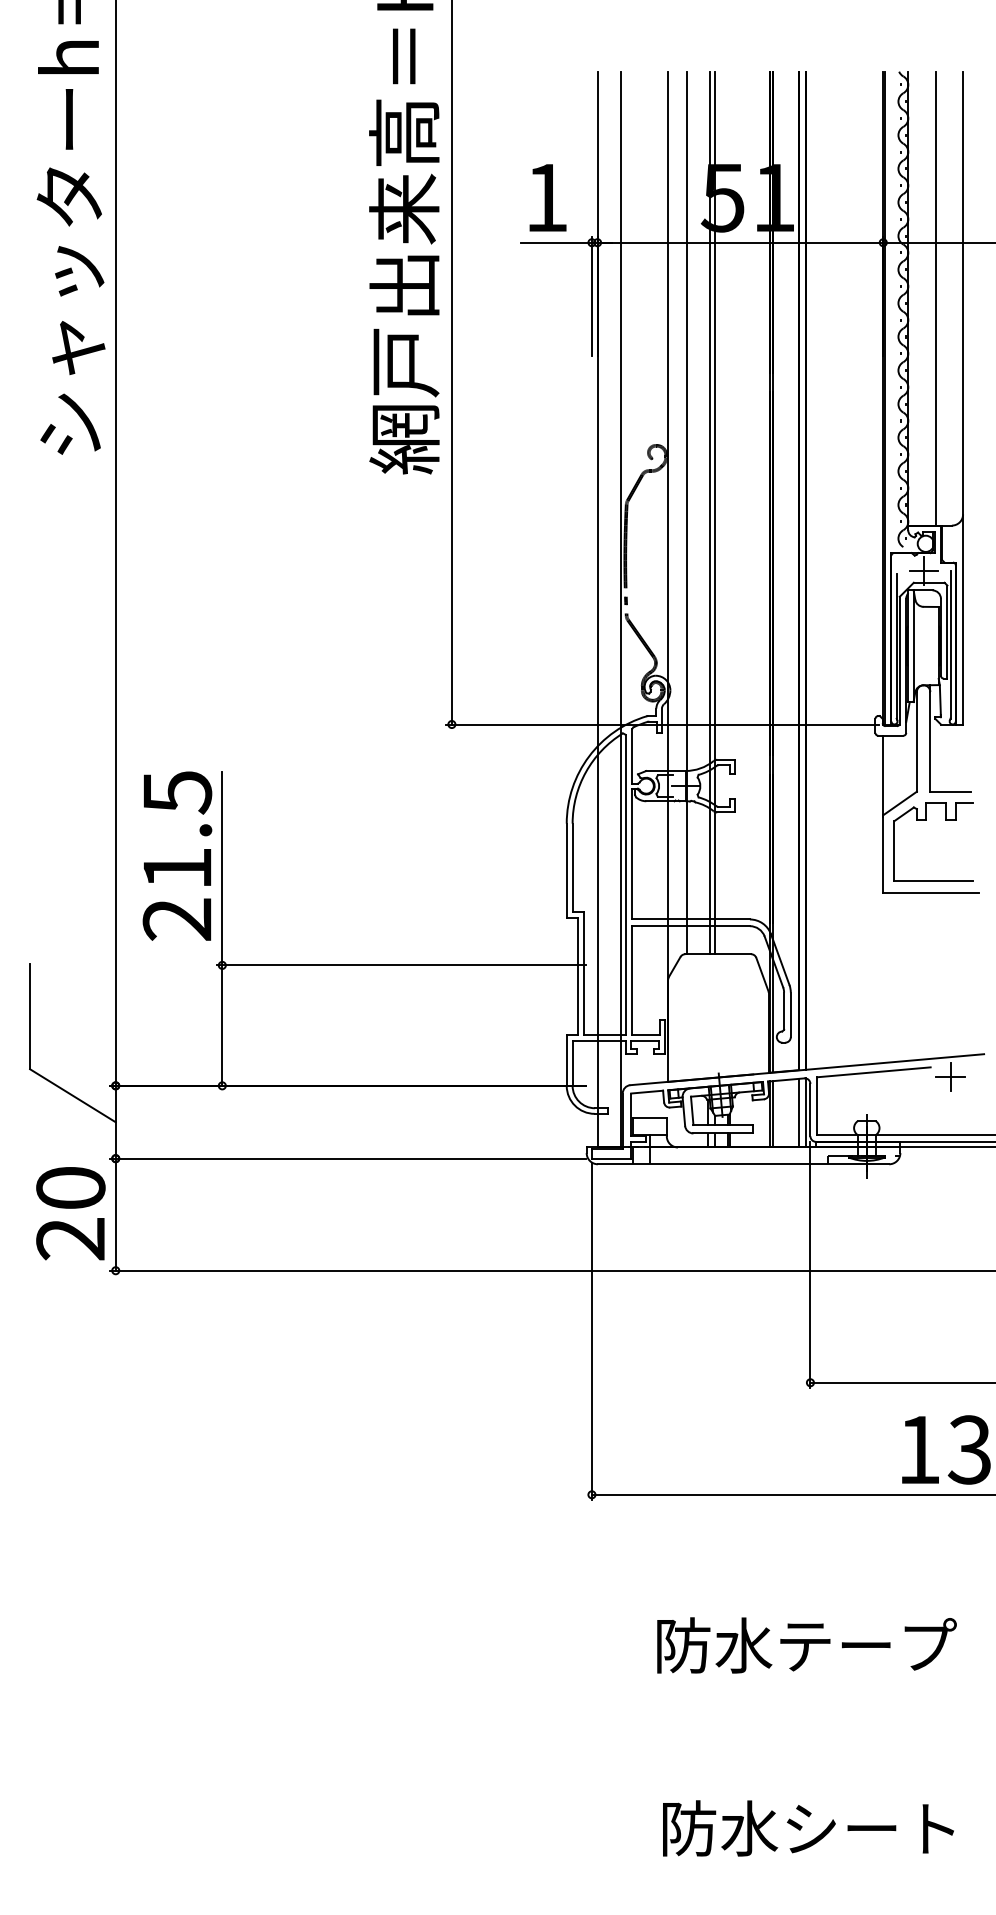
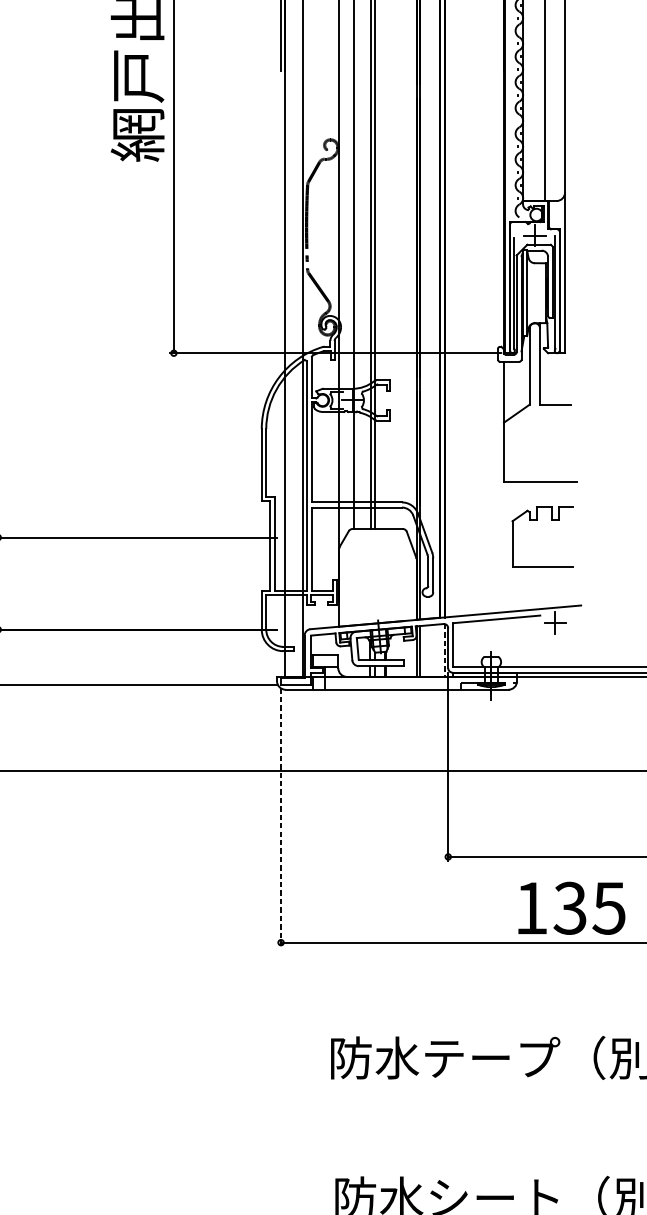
part: (926, 820) -> (537, 520), moved
line: (799, 1112) -> (439, 650), removed
line: (805, 1112) -> (444, 650), solid -> dashed
line: (591, 1331) -> (280, 817), solid -> dashed

